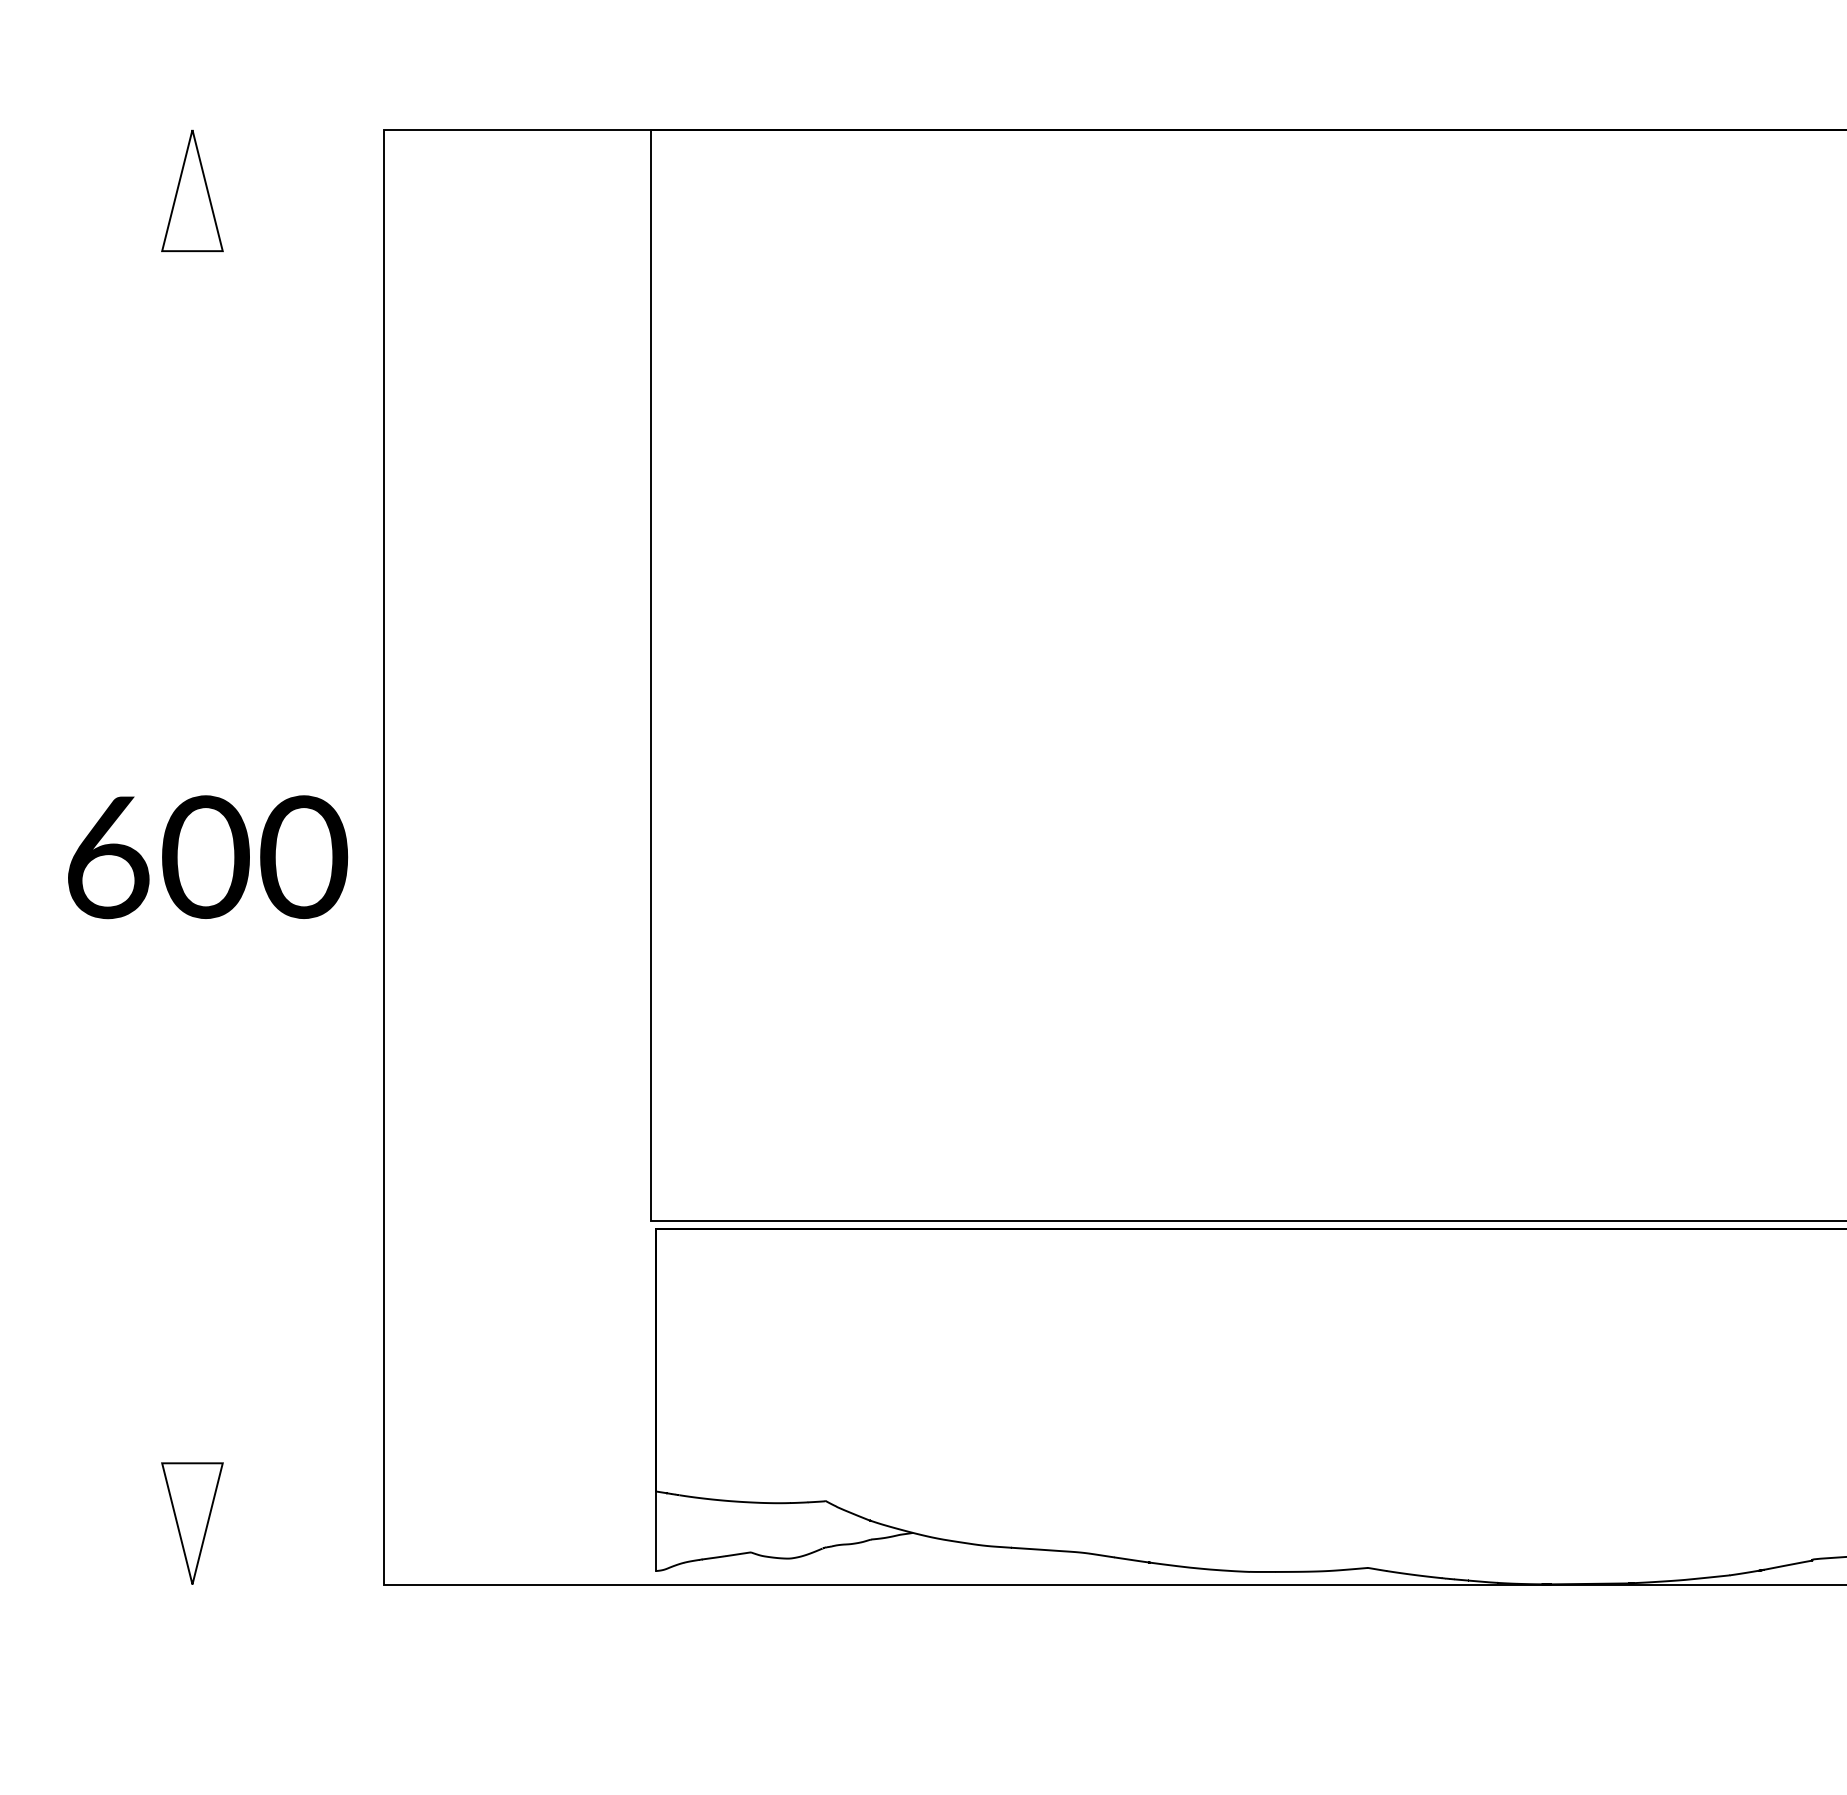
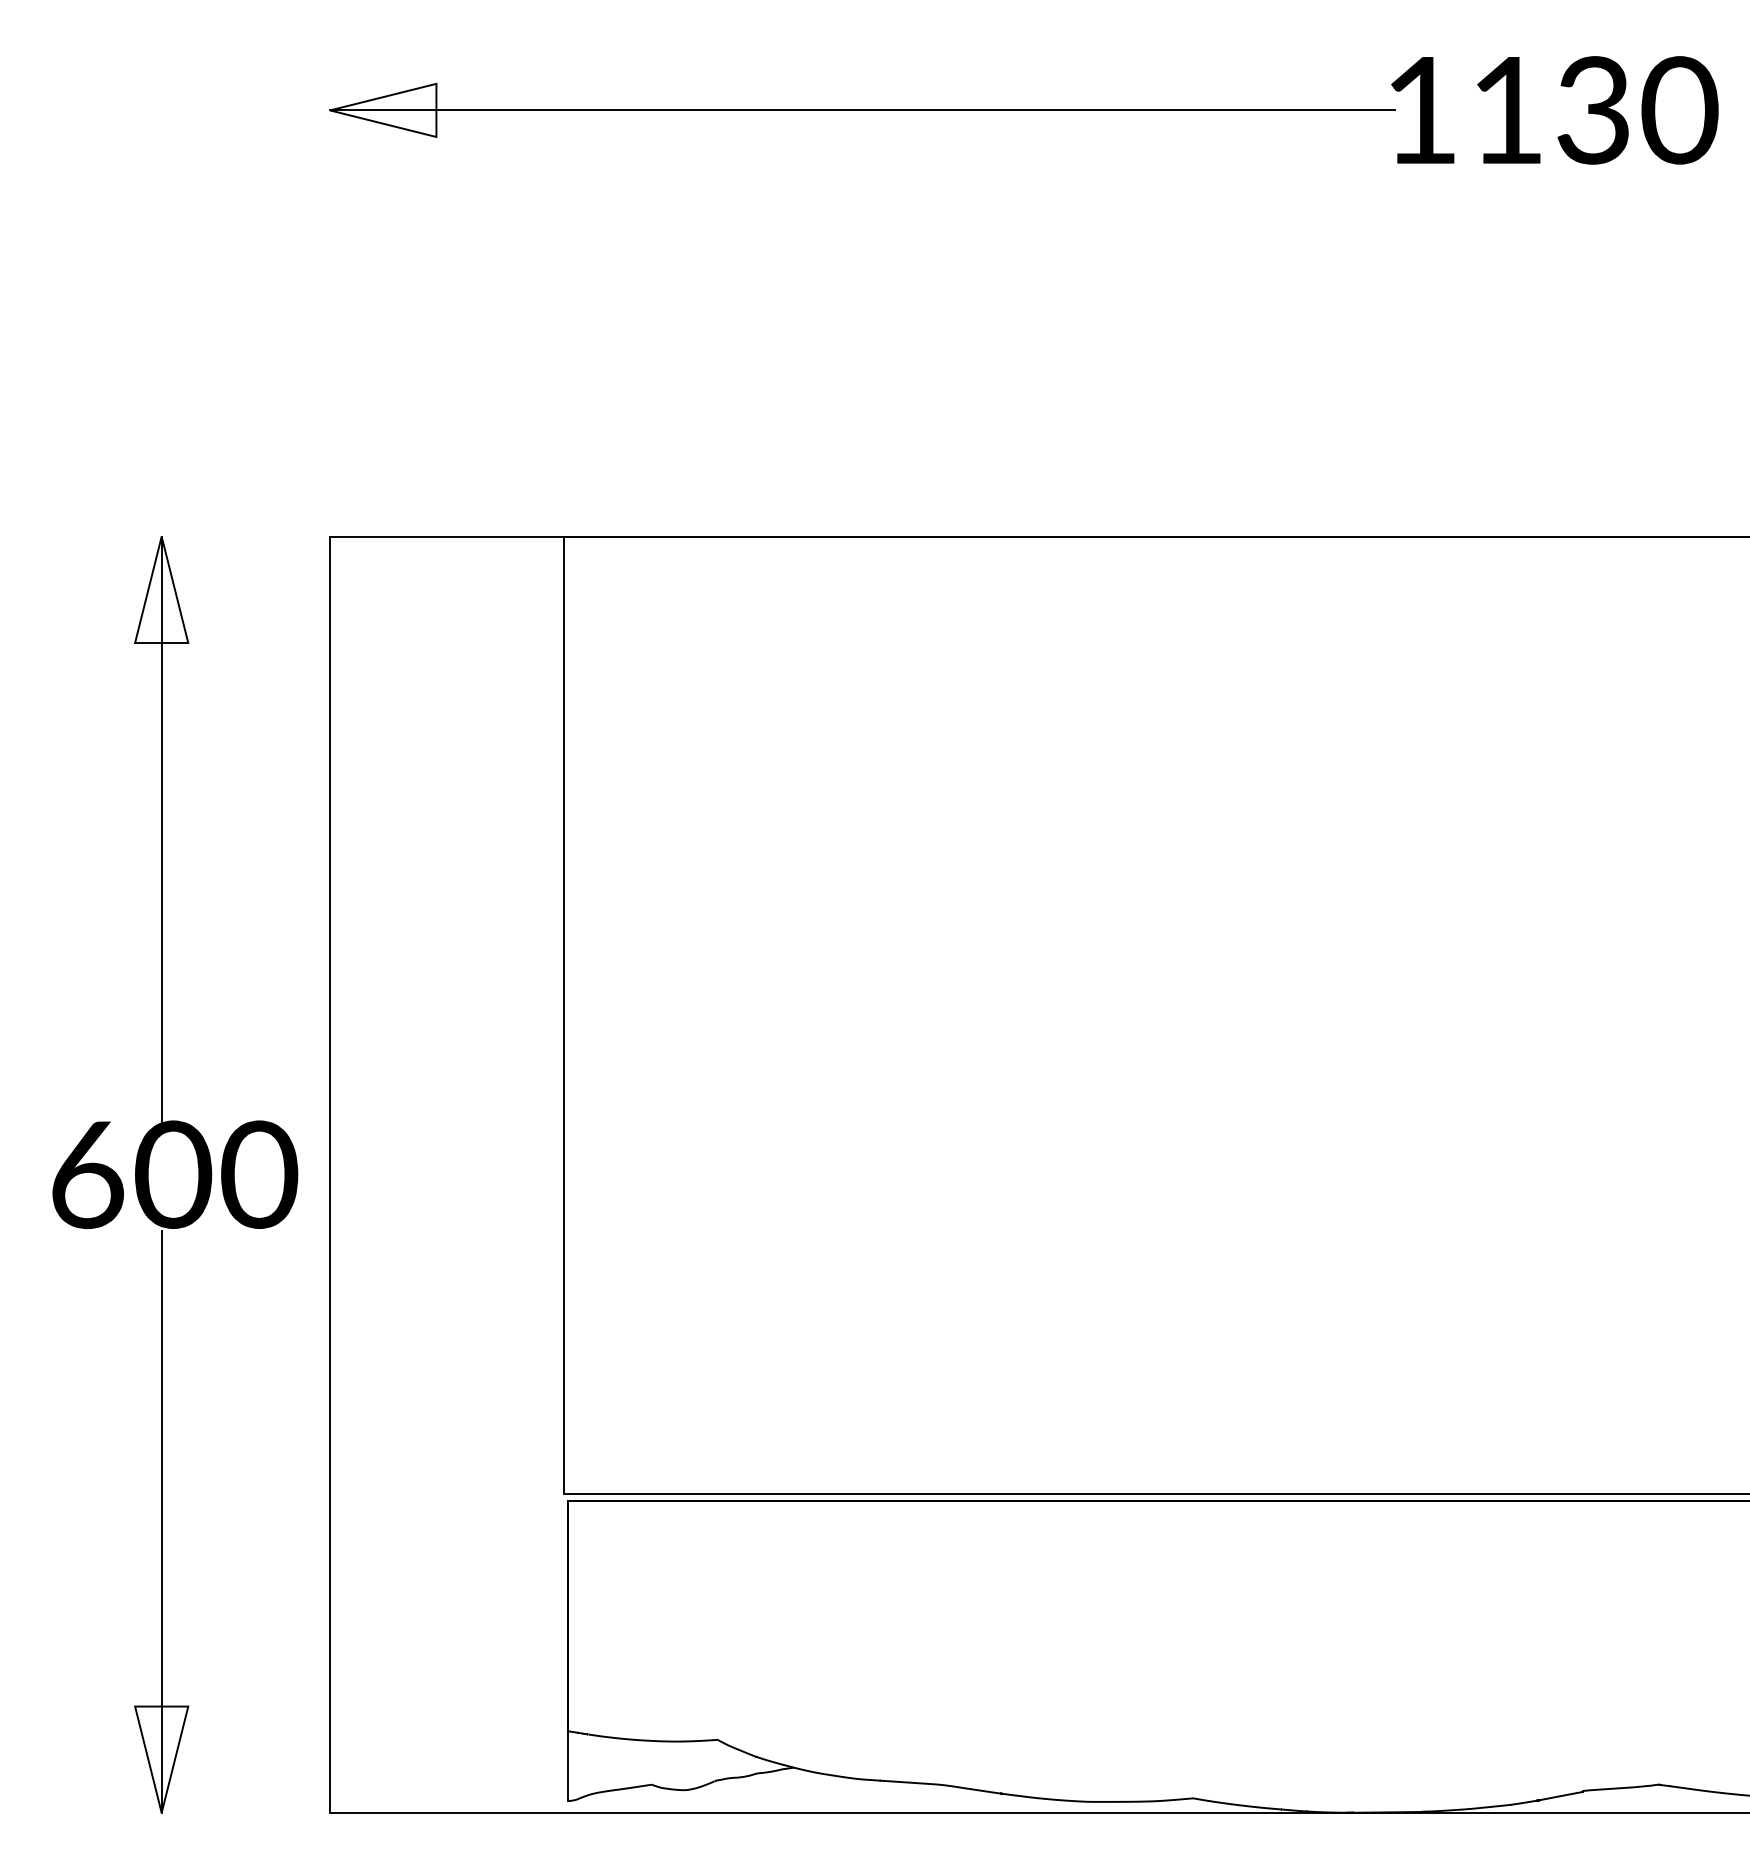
line: (192, 462) -> (161, 828), added
line: (192, 1252) -> (161, 1521), added

